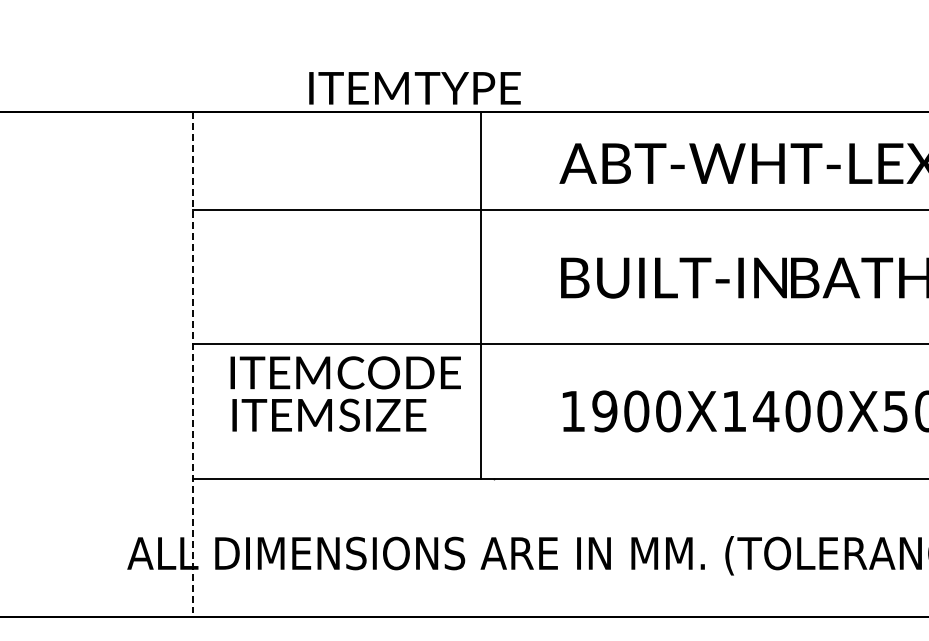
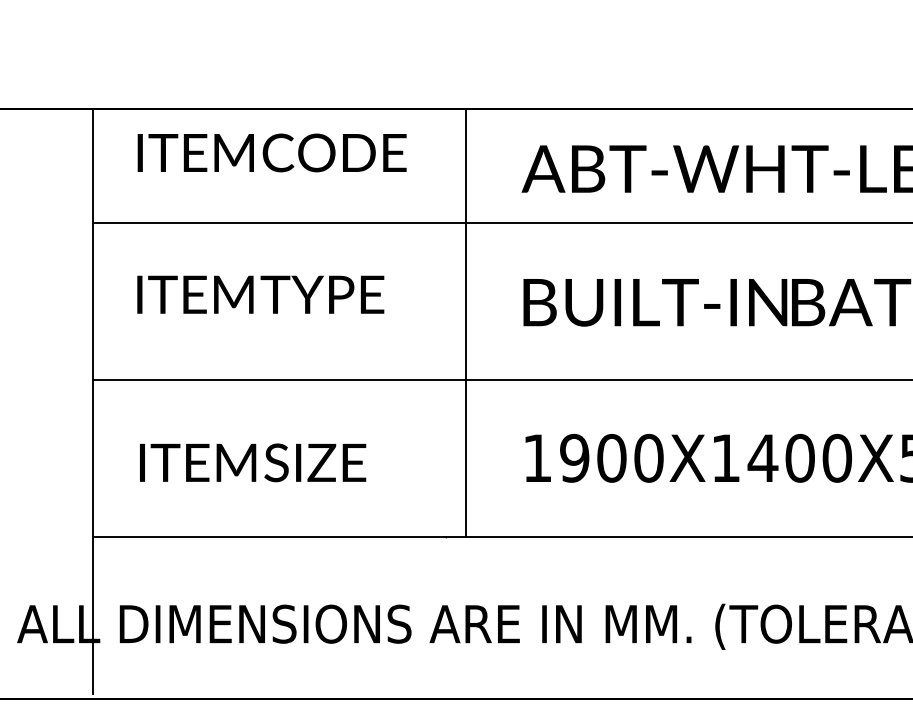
text: (414, 88) -> (260, 294), moved
line: (480, 295) -> (465, 322), moved
line: (192, 363) -> (93, 402), dashed -> solid
text: (345, 372) -> (271, 152), moved

